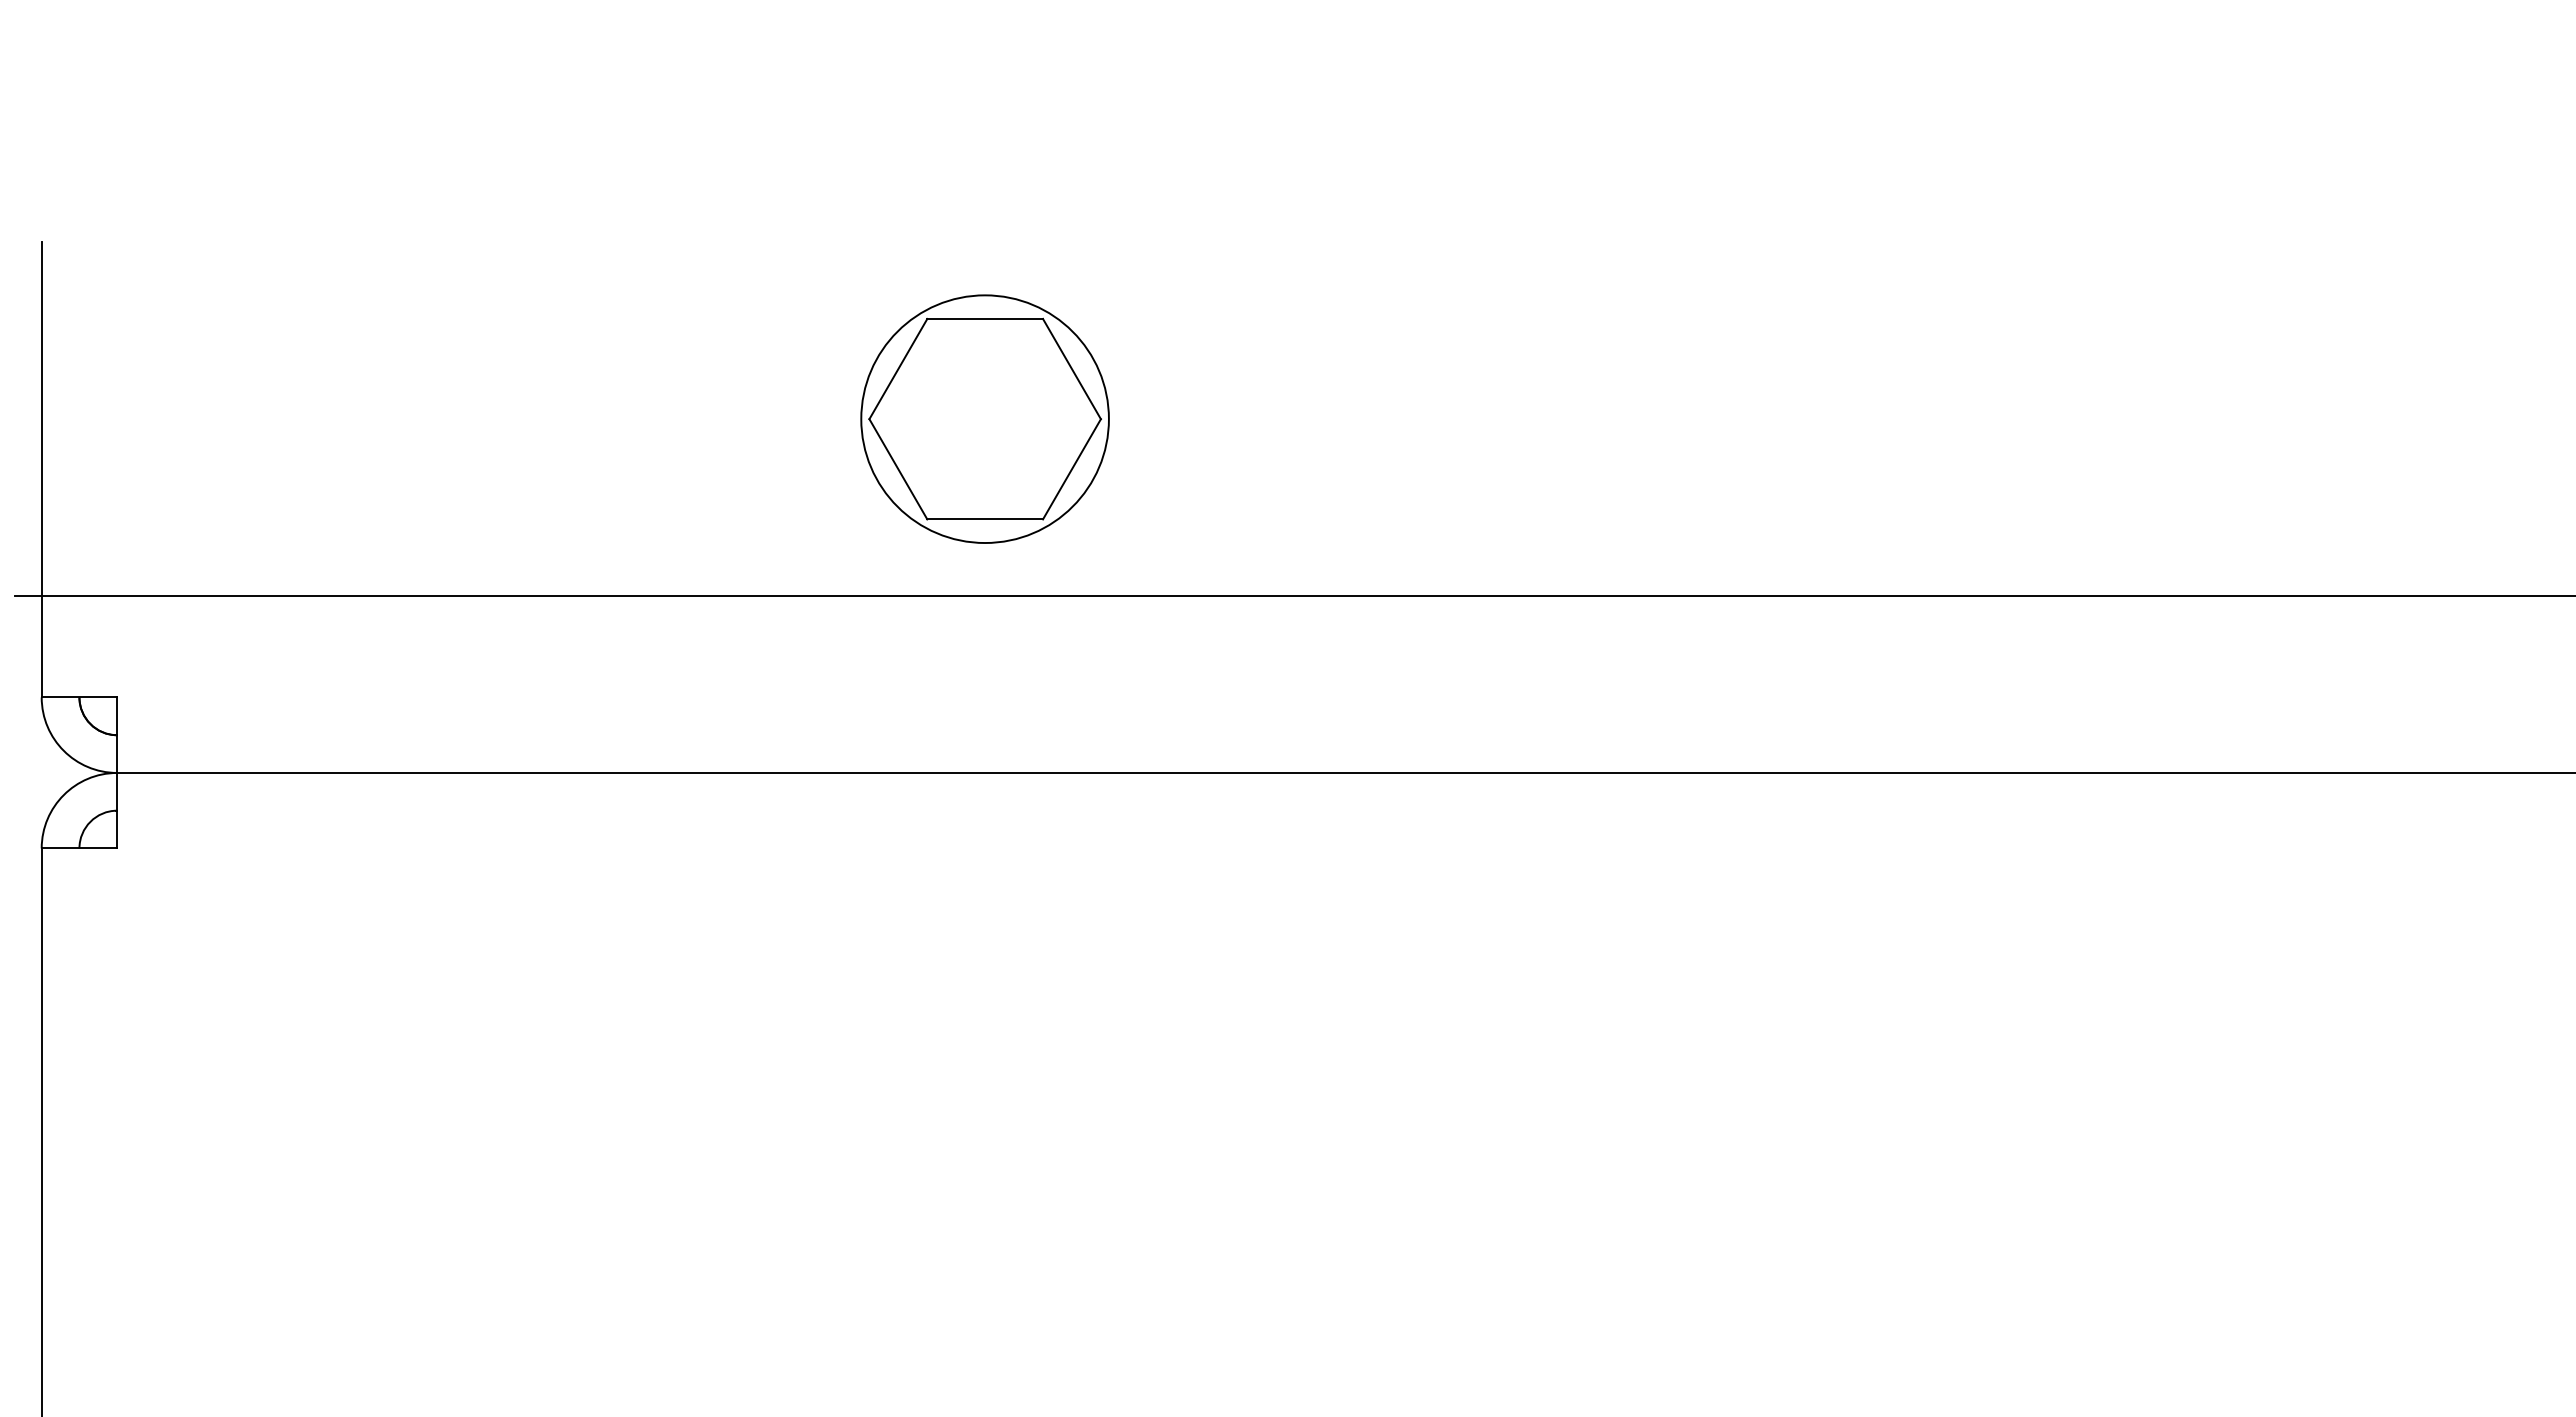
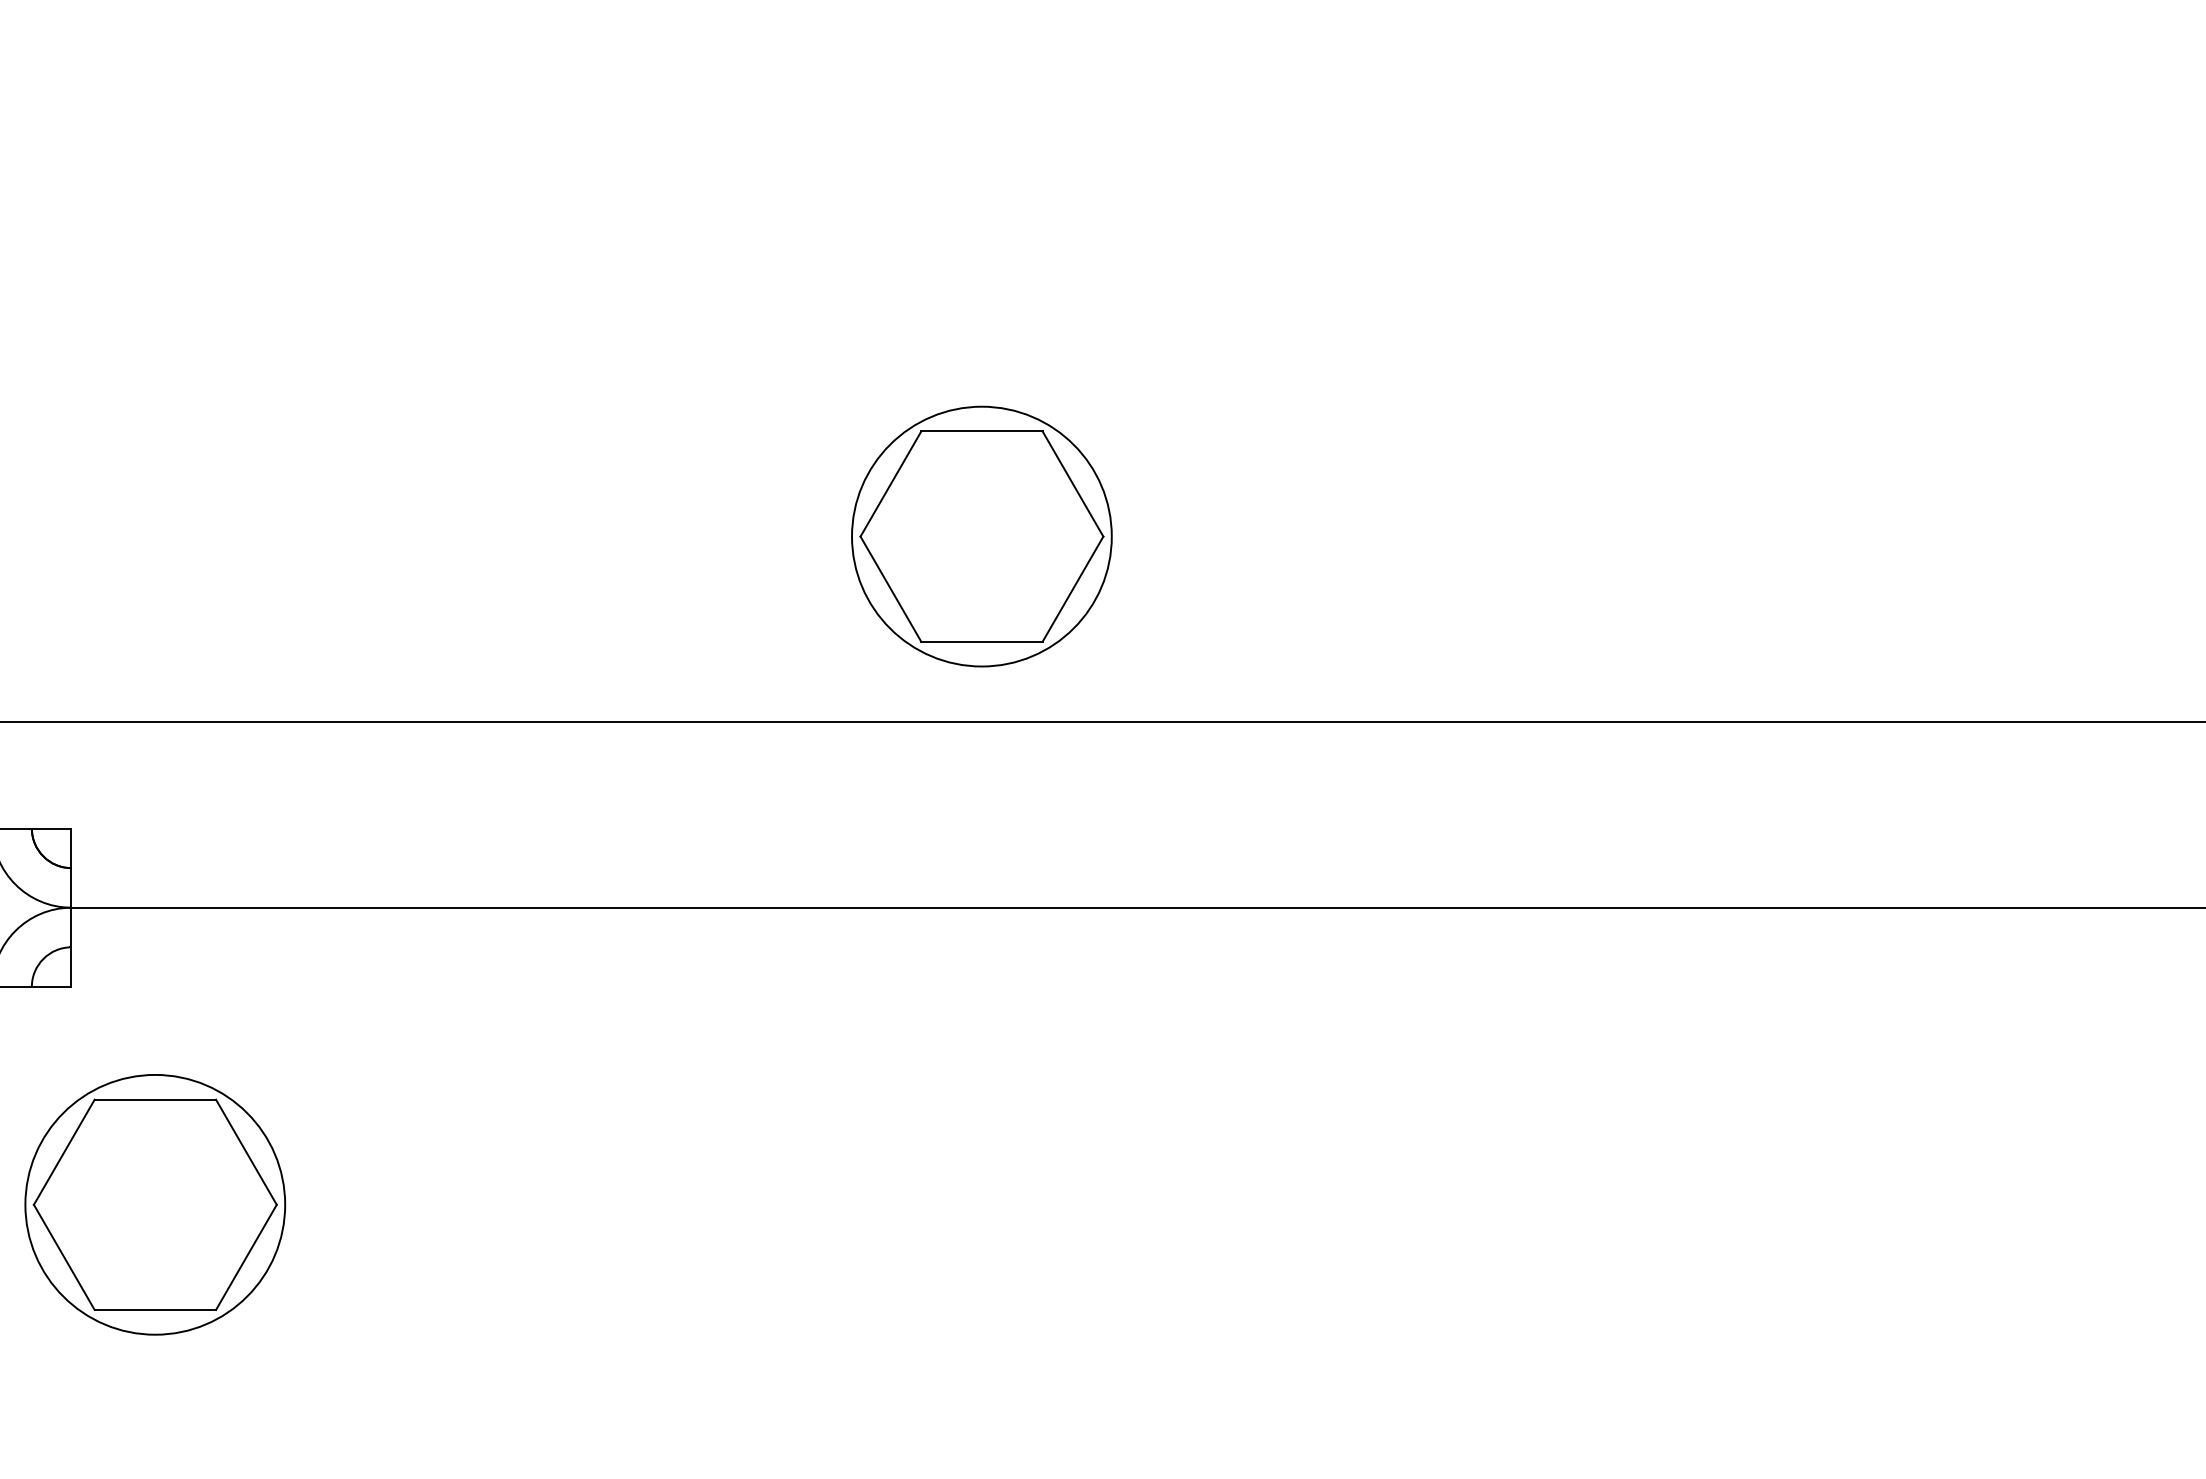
part: (196, 1055) -> (154, 1204), added

